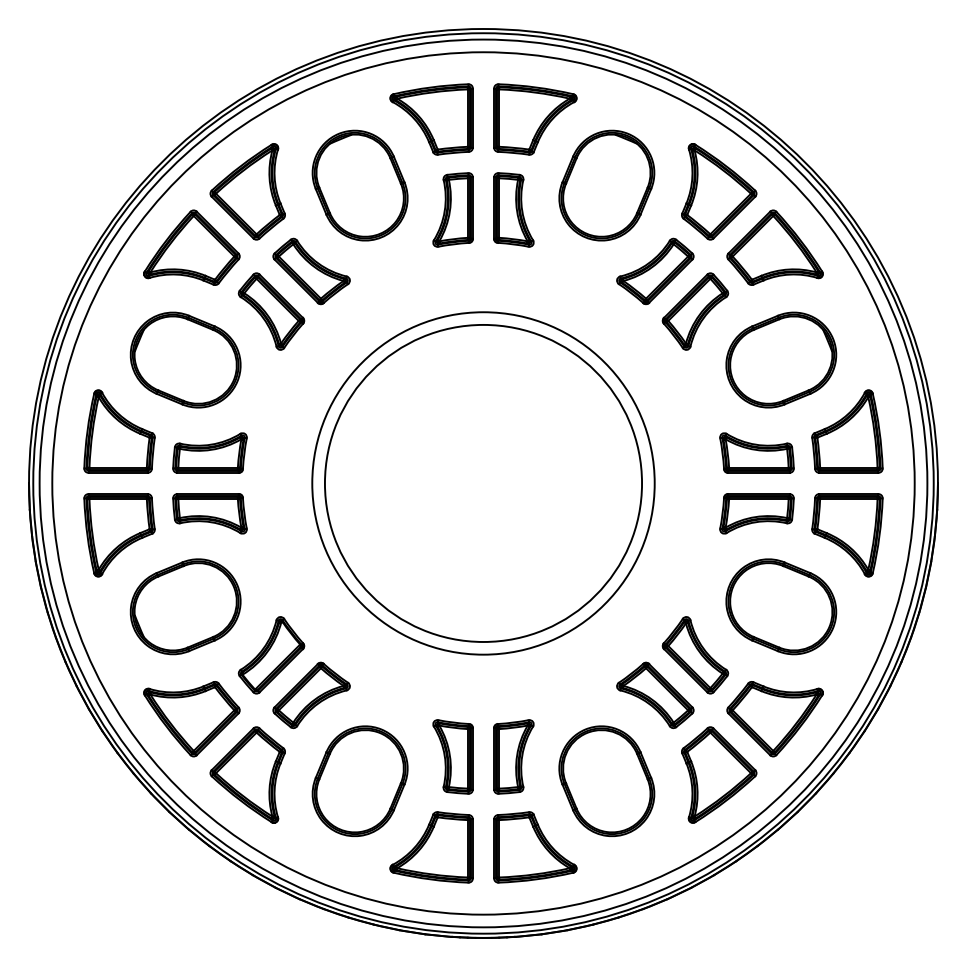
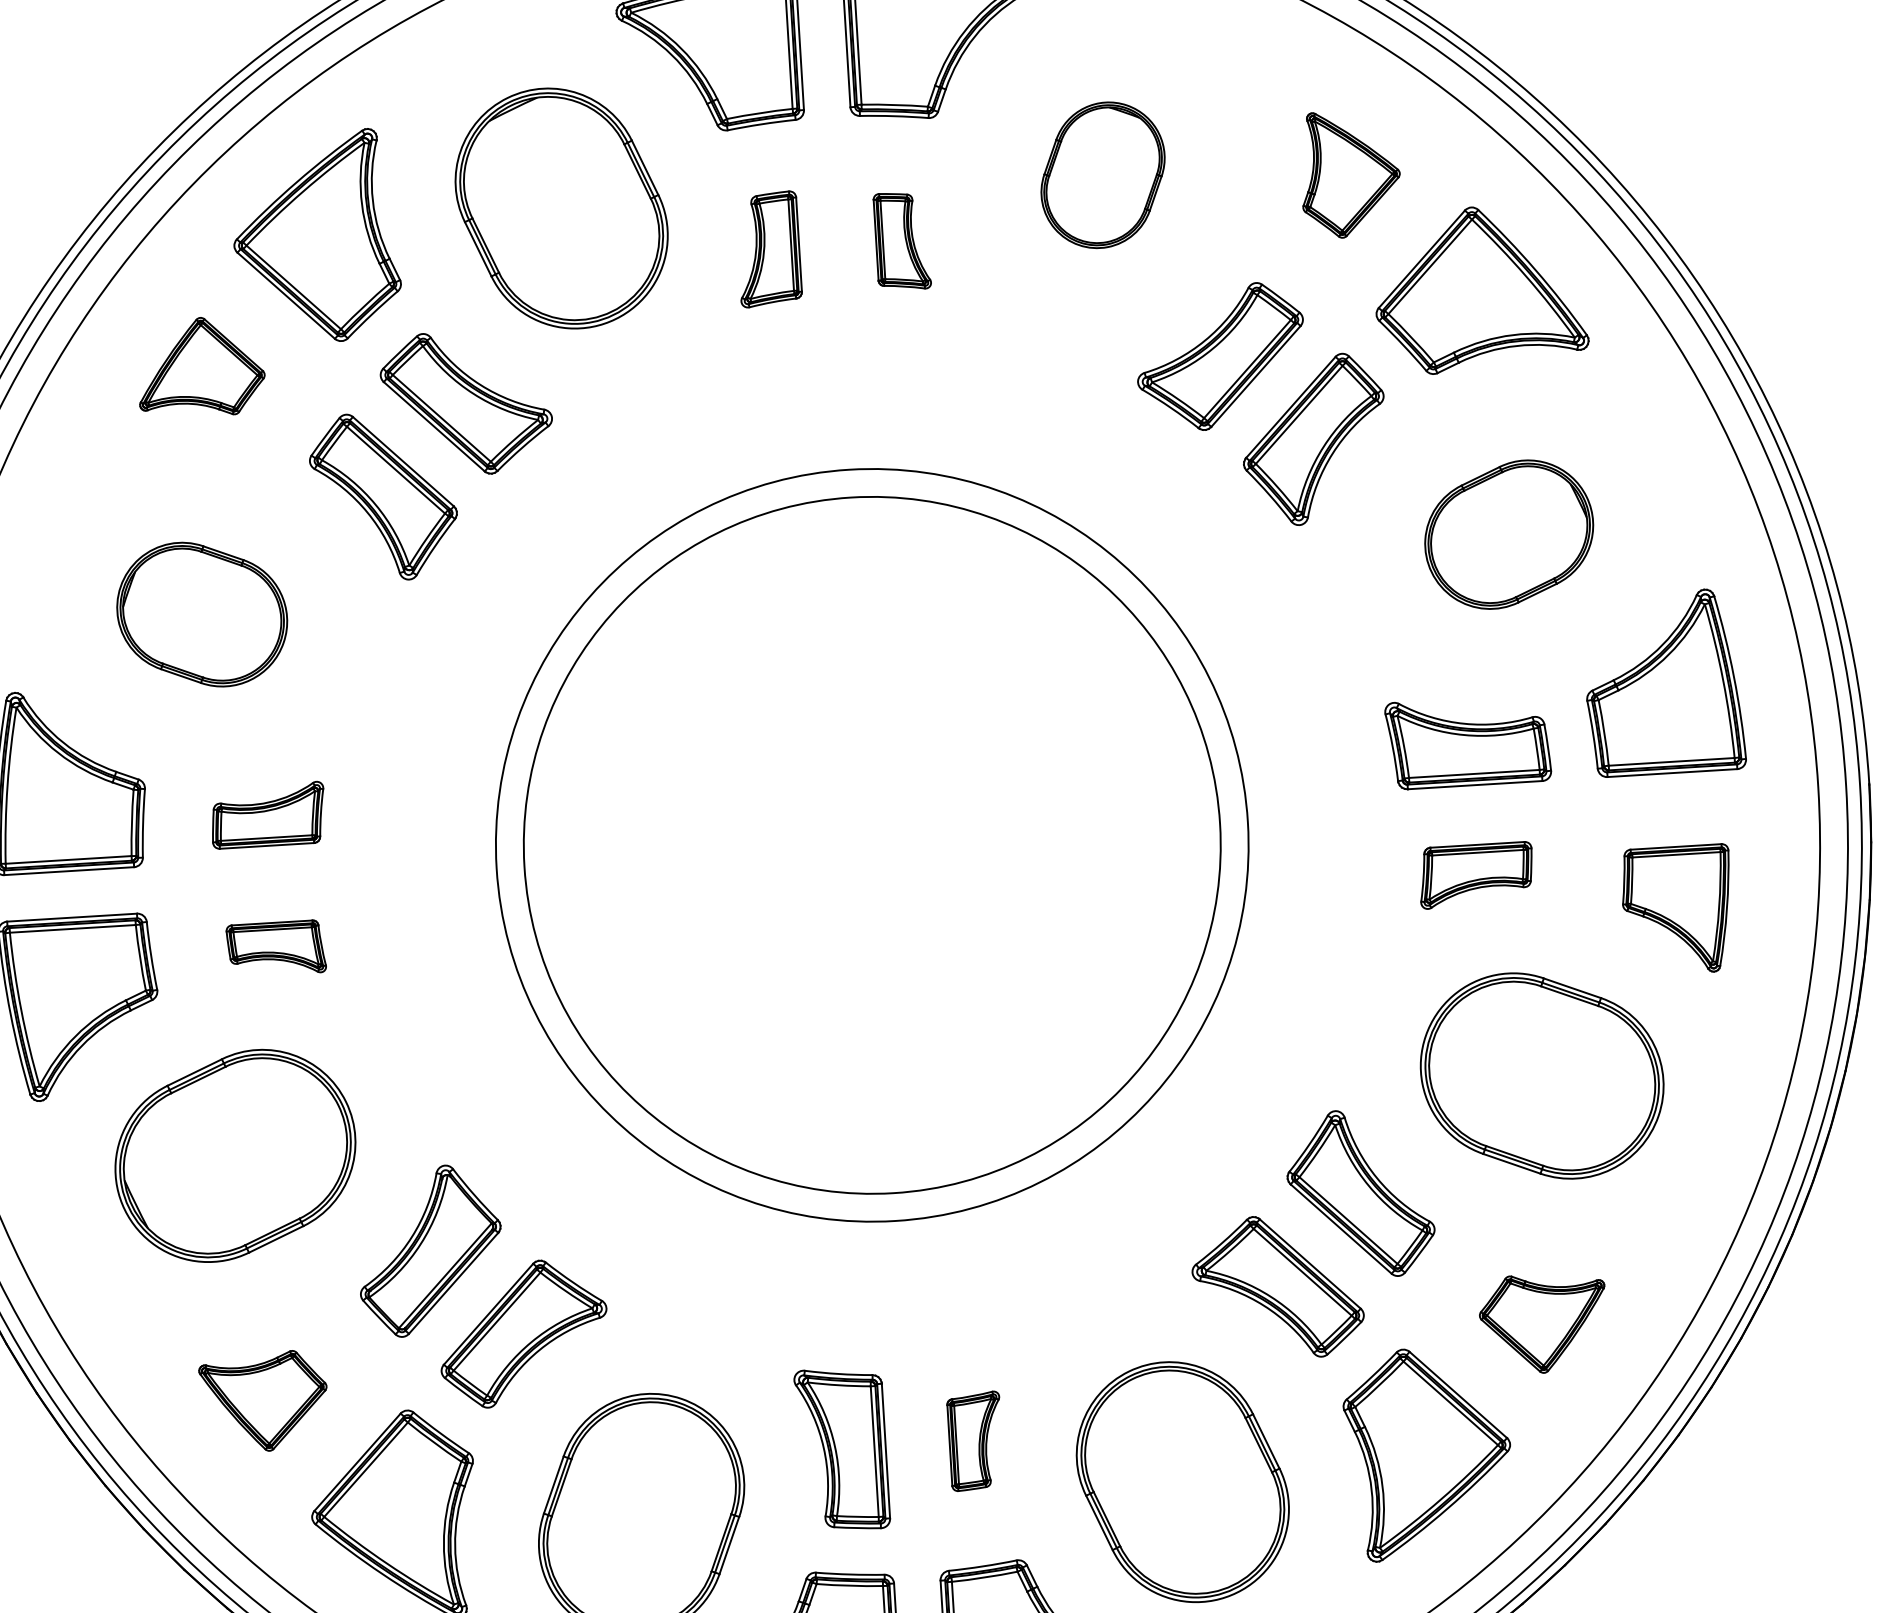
part: (606, 185) -> (1102, 175), size x0.6
part: (719, 191) -> (1350, 173), size x0.6
part: (452, 209) -> (767, 248), size x0.7
part: (513, 209) -> (901, 240), size x0.6
part: (191, 247) -> (200, 366), size x0.6
part: (185, 359) -> (201, 613), size x0.7
part: (781, 359) -> (1509, 533), size x0.7
part: (209, 452) -> (266, 814), size x0.7
part: (209, 513) -> (275, 948), size x0.6
part: (756, 513) -> (1475, 874), size x0.7
part: (847, 535) -> (1677, 910), size x0.7
part: (191, 719) -> (263, 1402), size x0.6
part: (774, 719) -> (1542, 1324), size x0.6
part: (513, 756) -> (974, 1440), size x0.6

